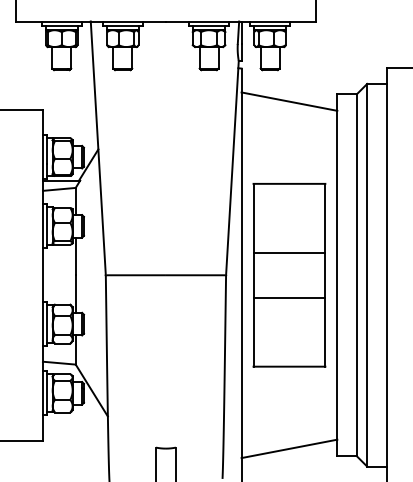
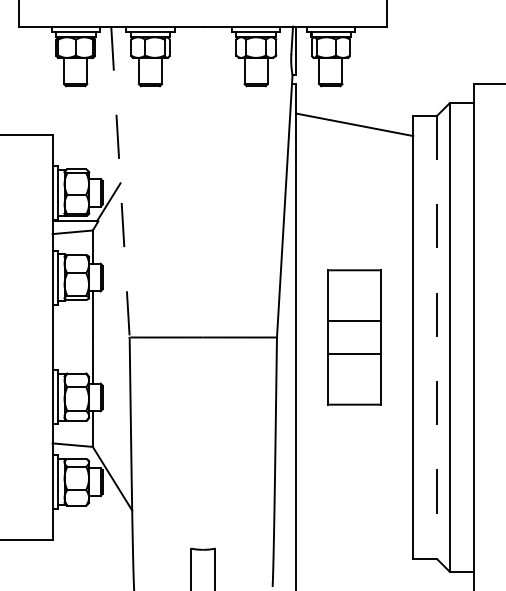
line: (98, 148) -> (120, 182), solid -> dashed
part: (289, 275) -> (354, 337), size x0.6
line: (357, 275) -> (437, 337), solid -> dashed
line: (289, 448) -> (354, 549), removed

